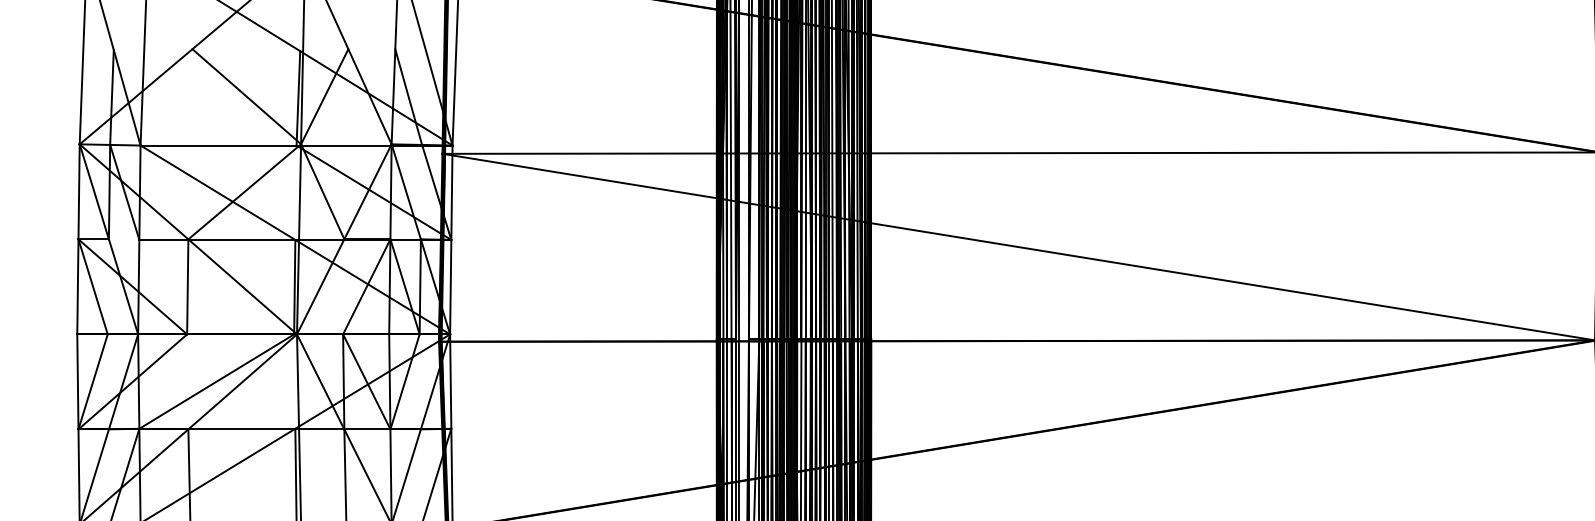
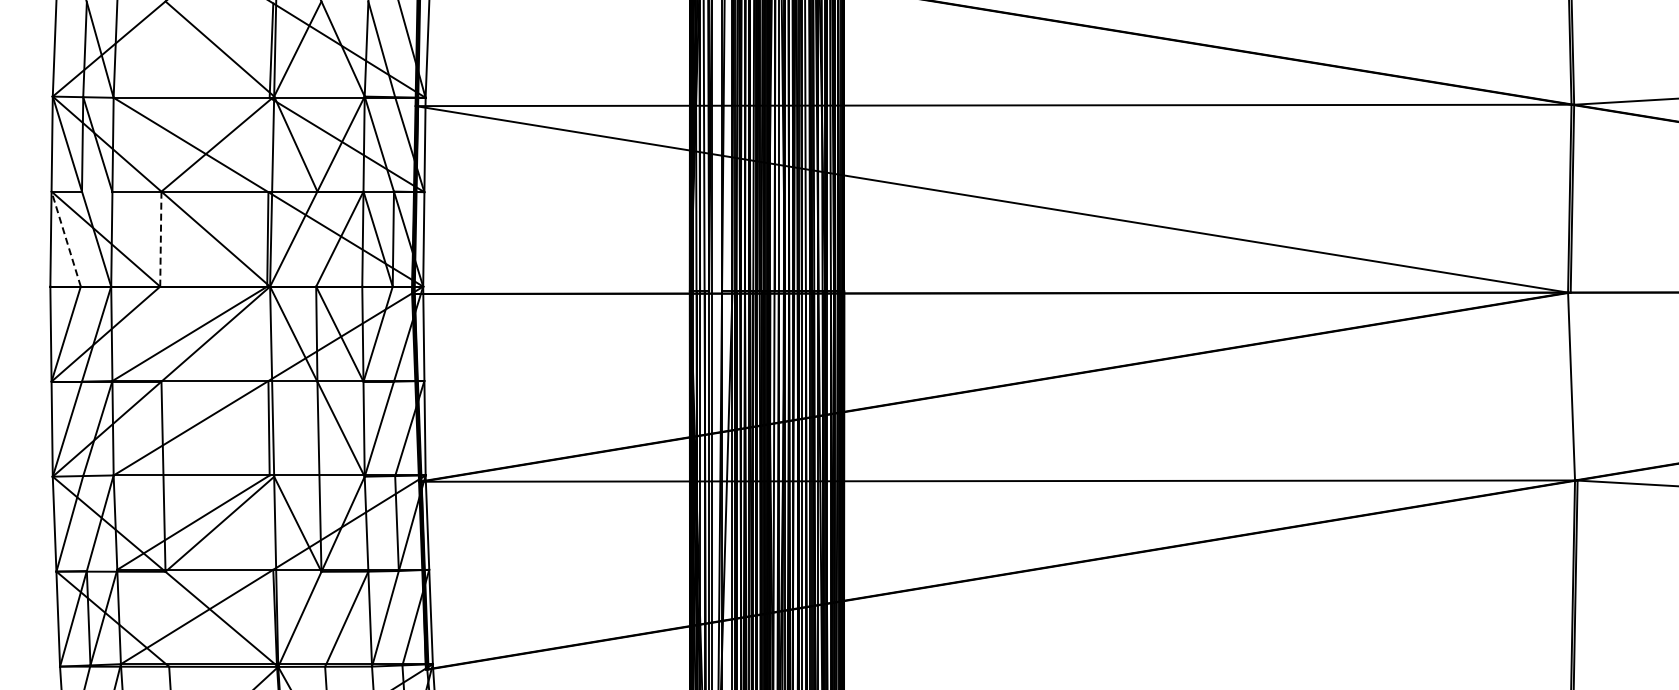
line: (93, 287) -> (66, 239), solid -> dashed
line: (187, 287) -> (160, 239), solid -> dashed

